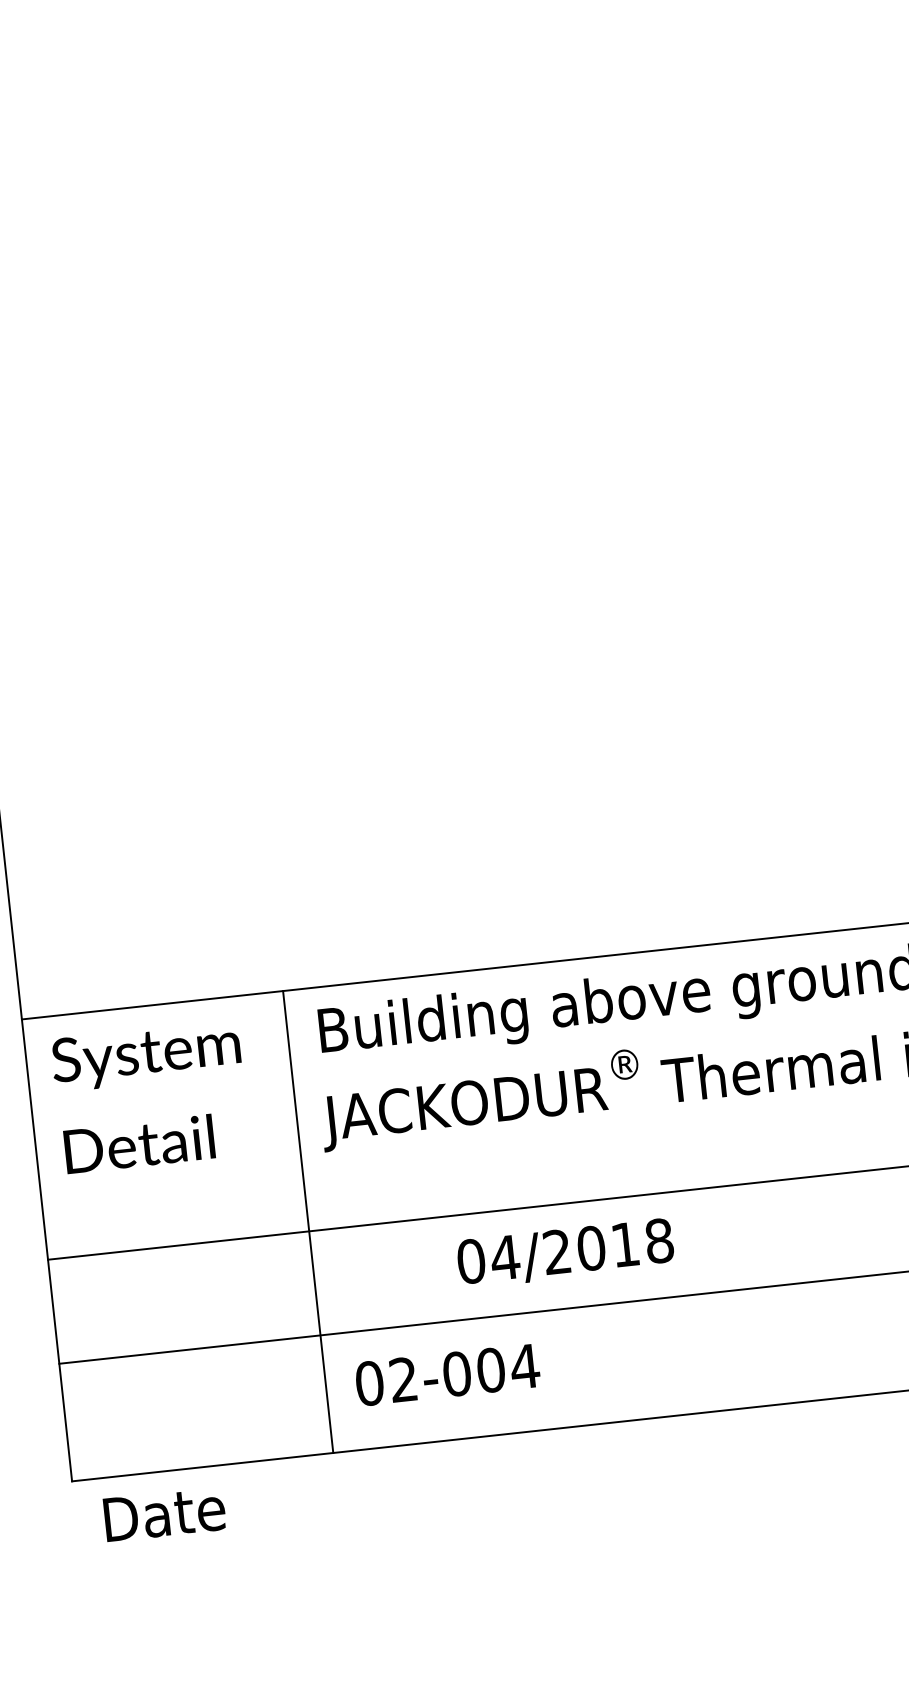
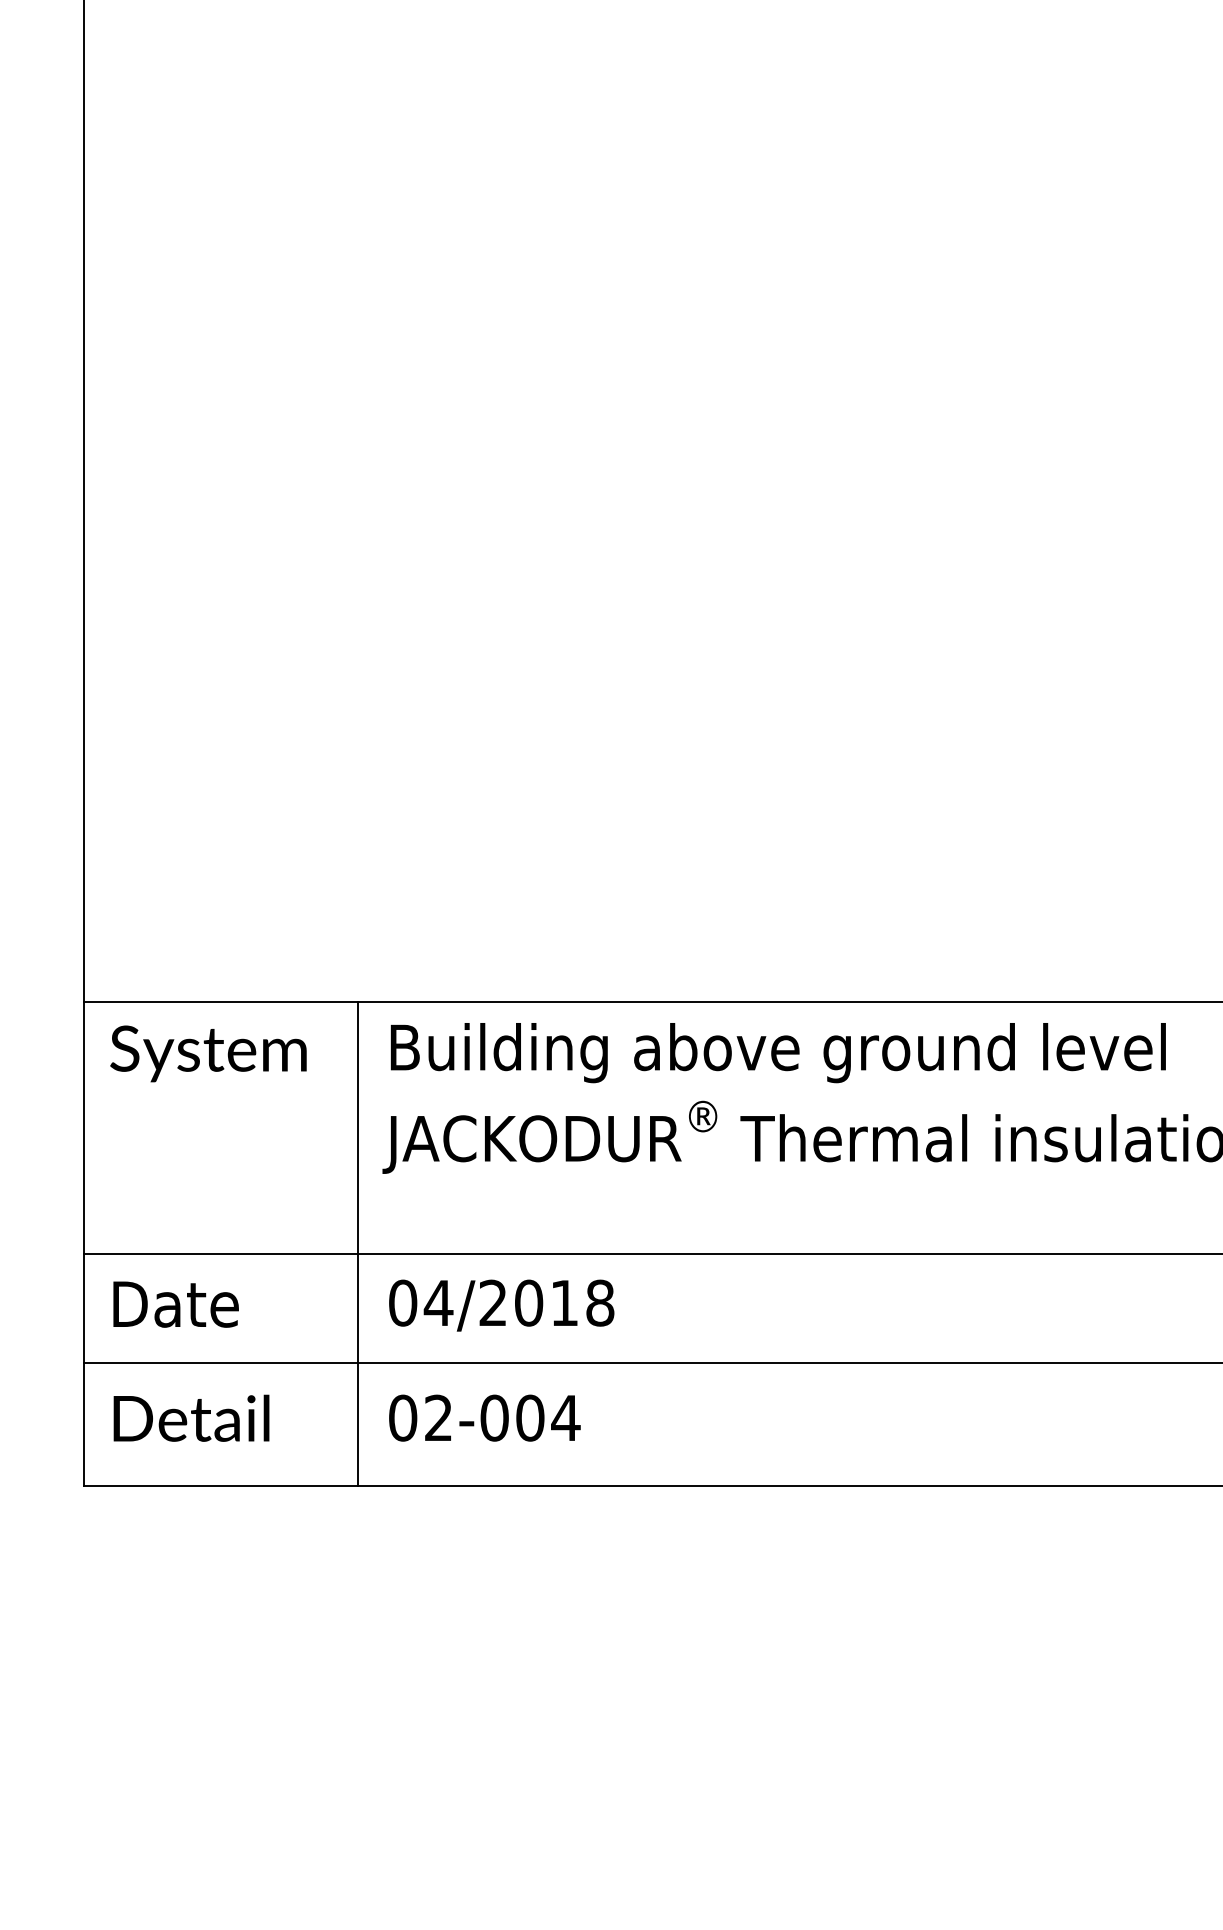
text: (139, 1143) -> (191, 1417), moved
text: (565, 1253) -> (501, 1305), moved
text: (164, 1514) -> (175, 1304), moved

